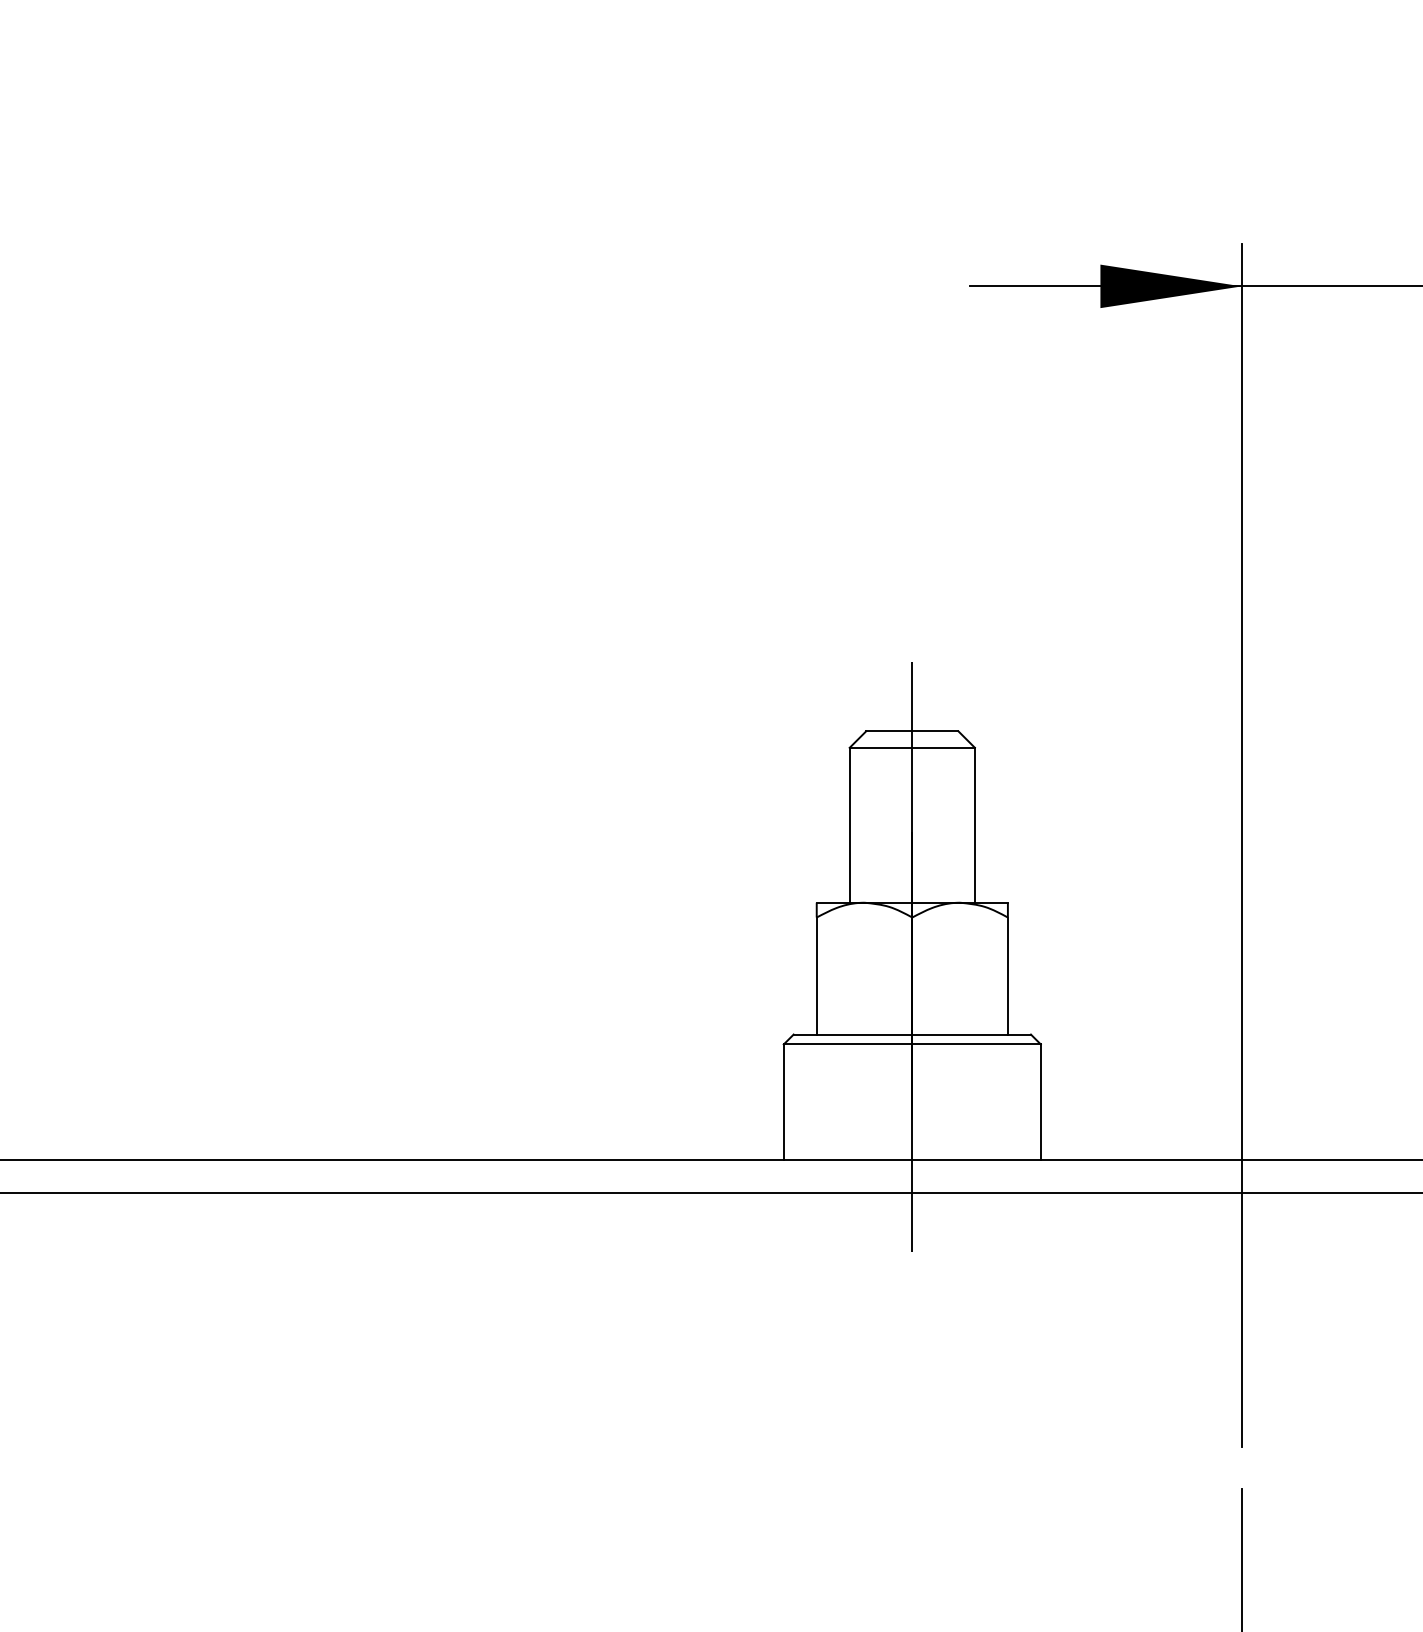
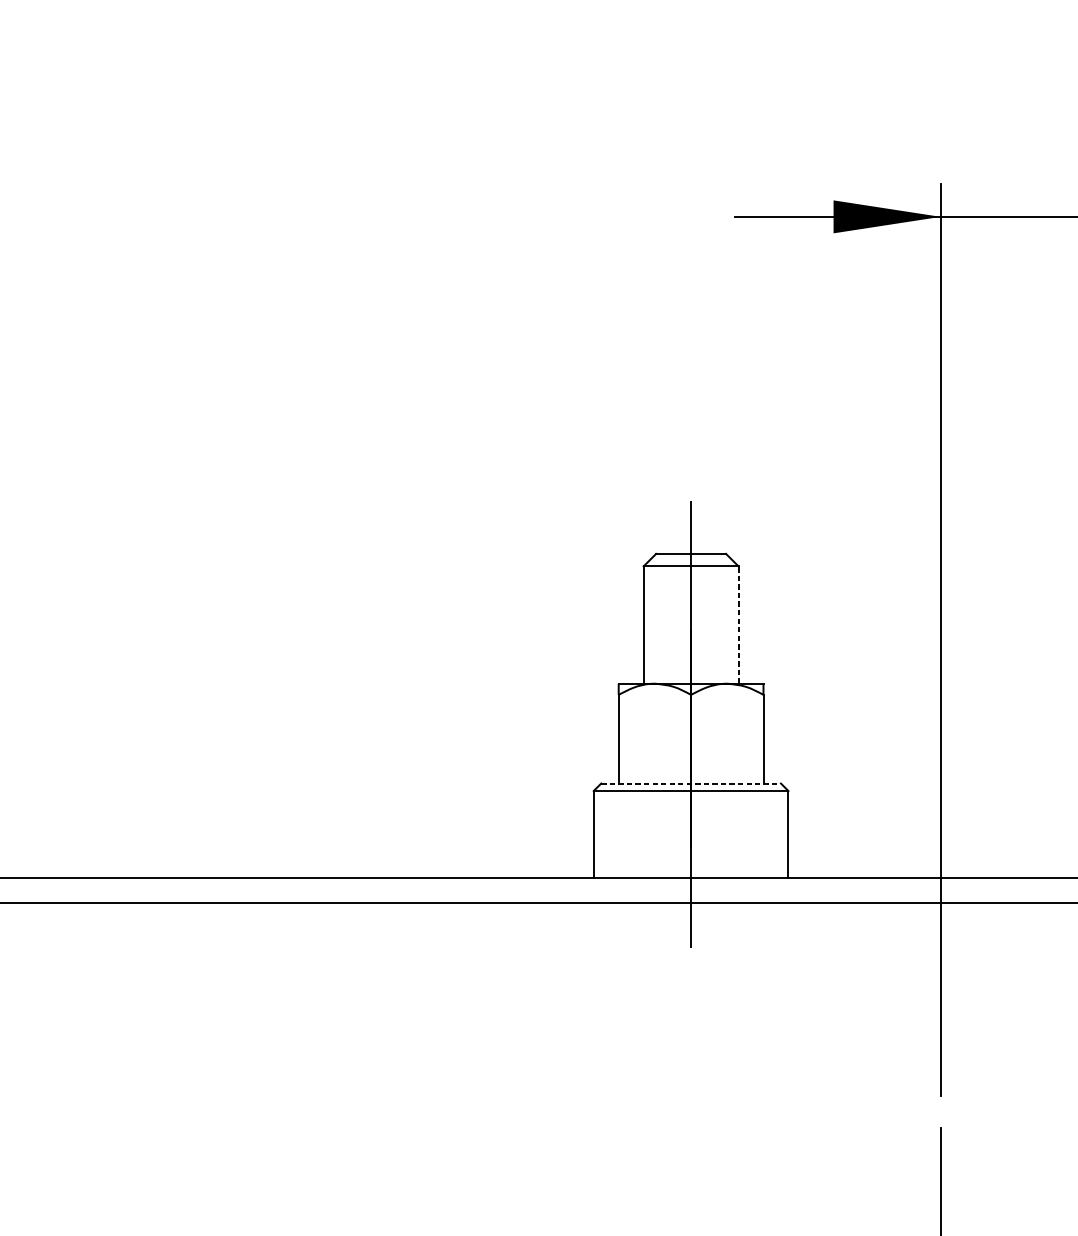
line: (974, 824) -> (738, 624), solid -> dashed
line: (912, 1034) -> (691, 783), solid -> dashed

